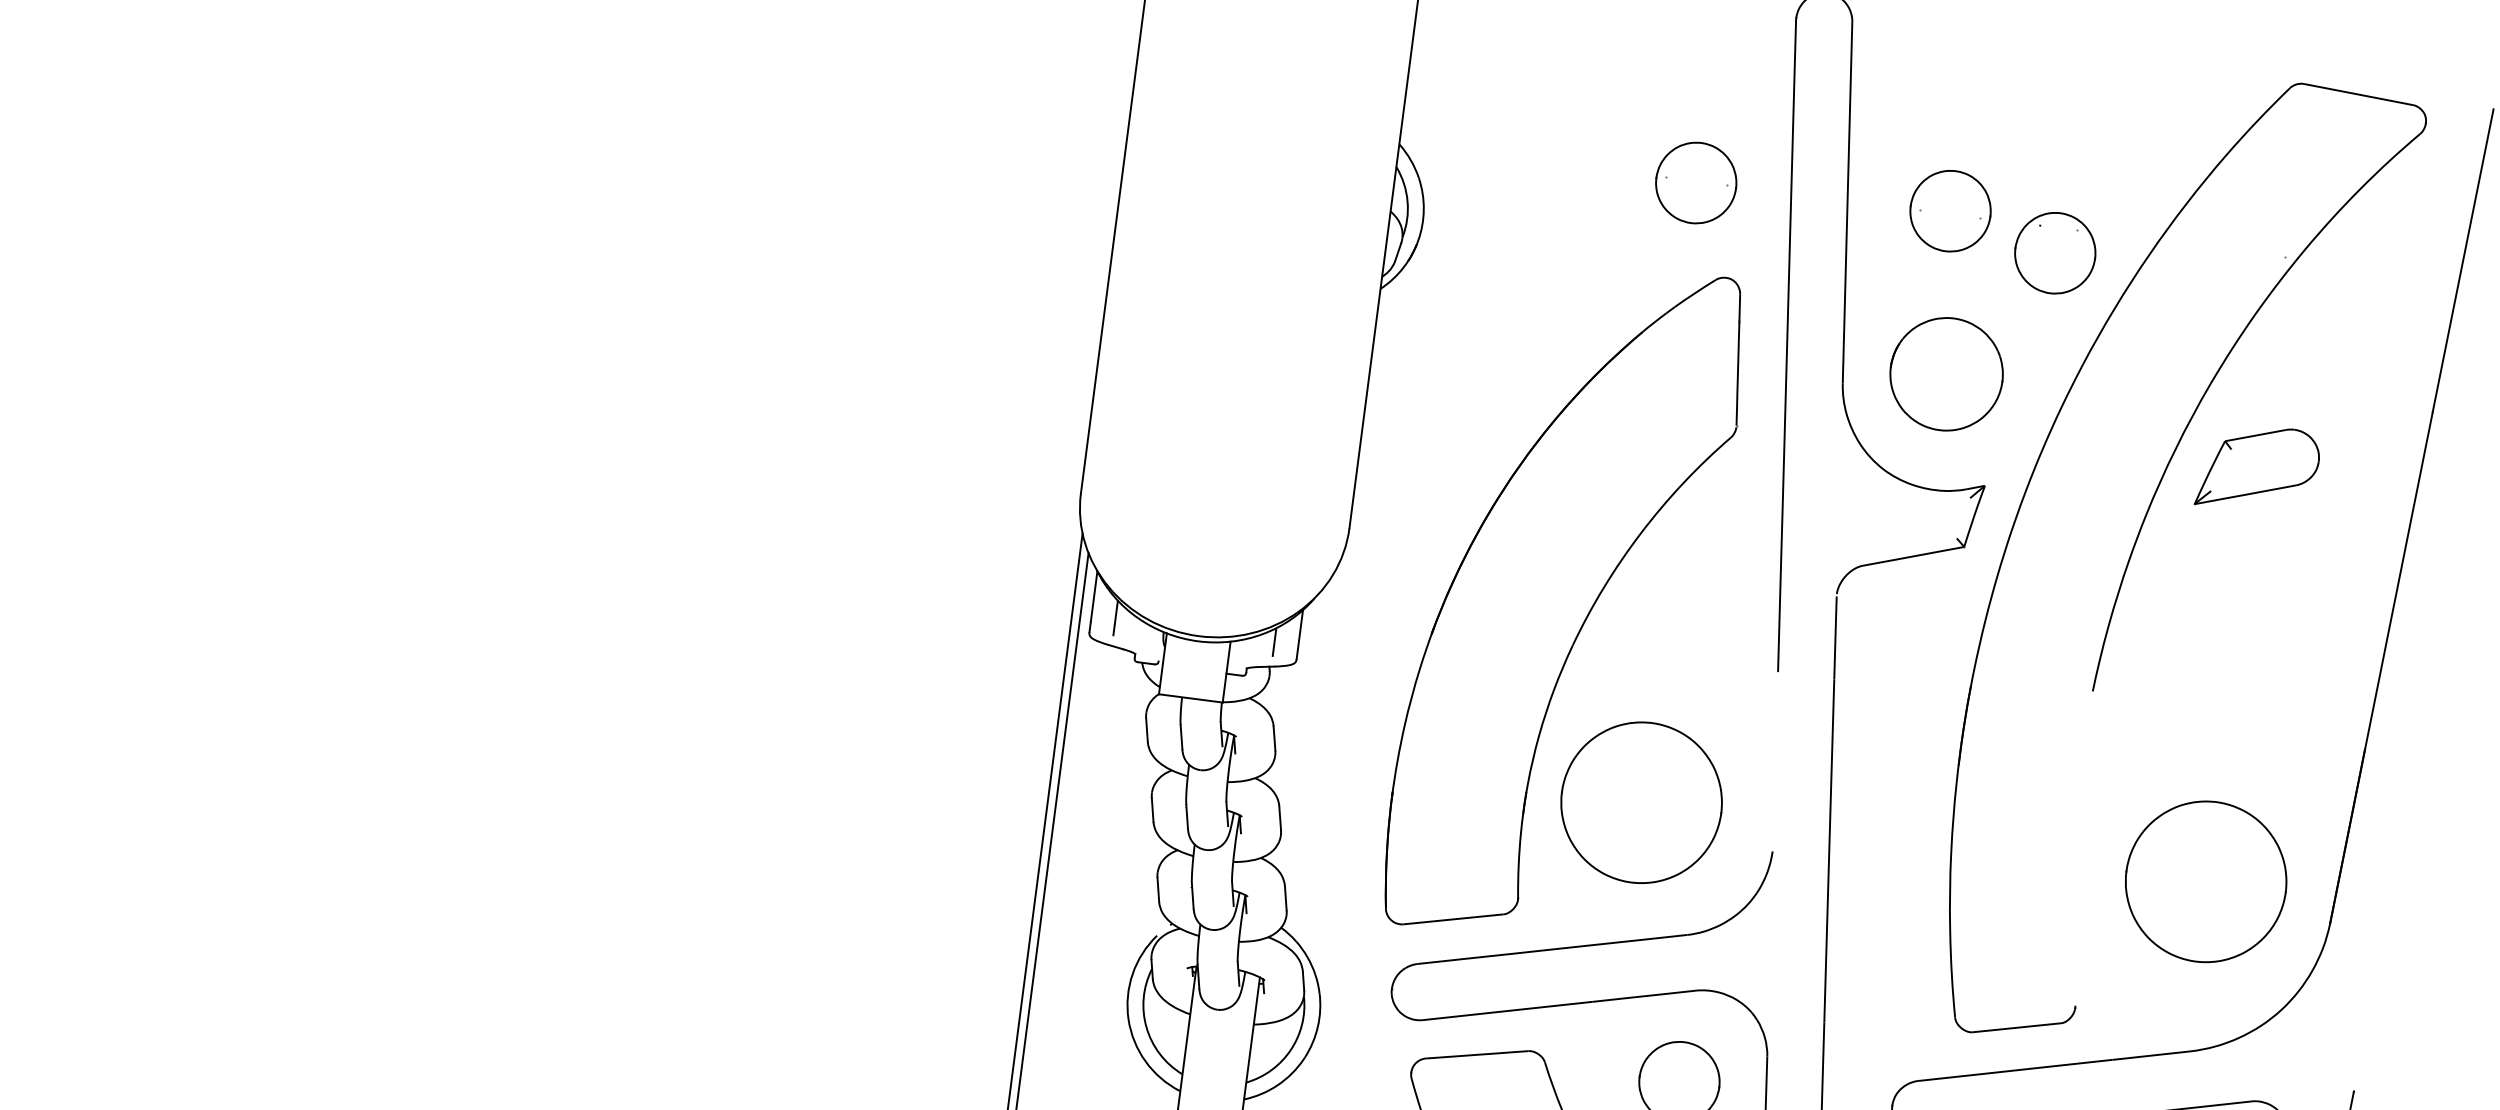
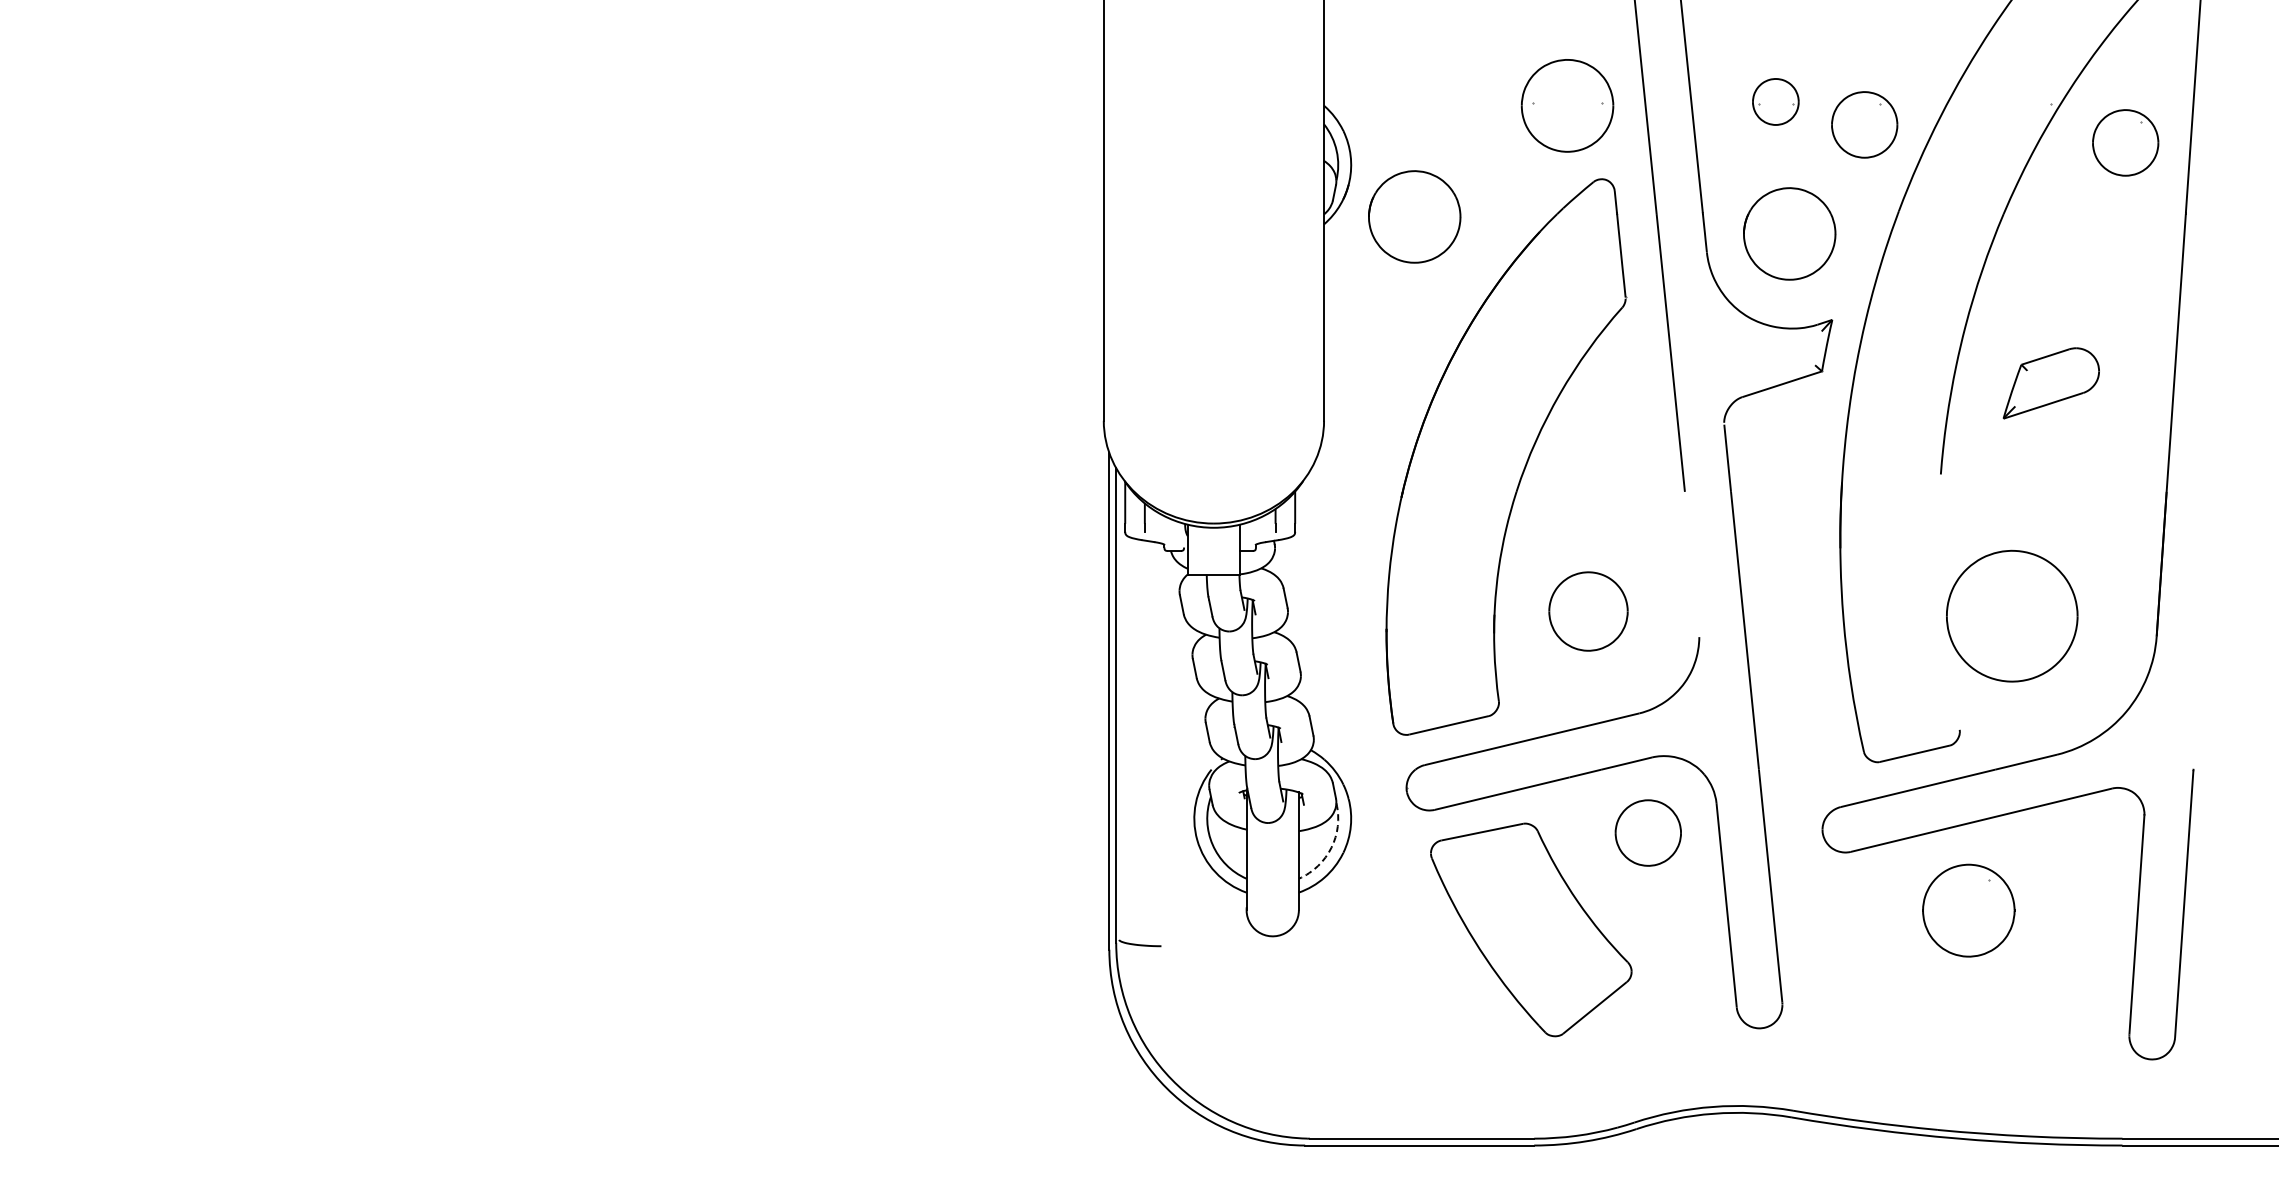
part: (1696, 182) -> (1567, 105), size x1.4
part: (1950, 210) -> (1775, 101), size x0.7
part: (1492, 293) -> (1414, 216), added
part: (2370, 315) -> (2125, 142), added
part: (2257, 468) -> (2050, 383), moved
part: (1641, 802) -> (1588, 611), size x0.6
part: (2206, 880) -> (2012, 615), moved
arc: (1290, 1049) -> (1331, 847), solid -> dashed

